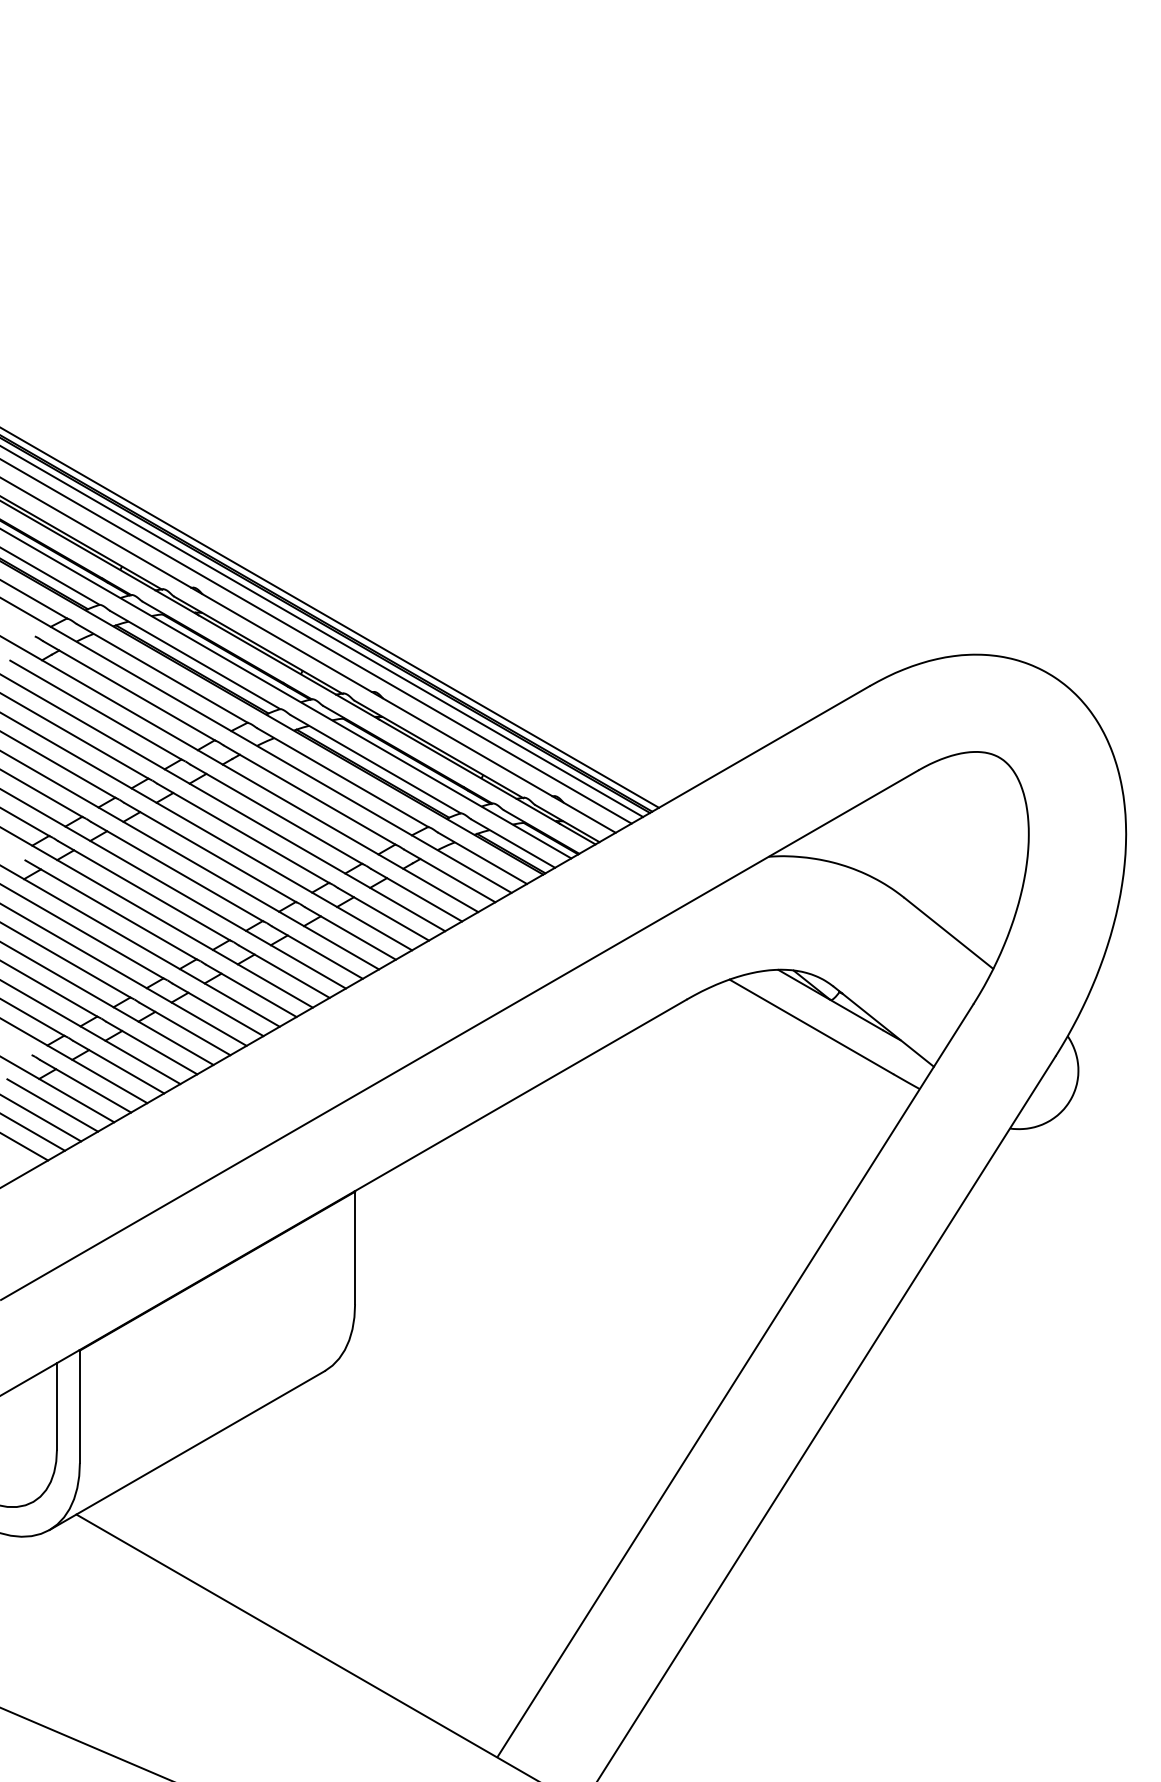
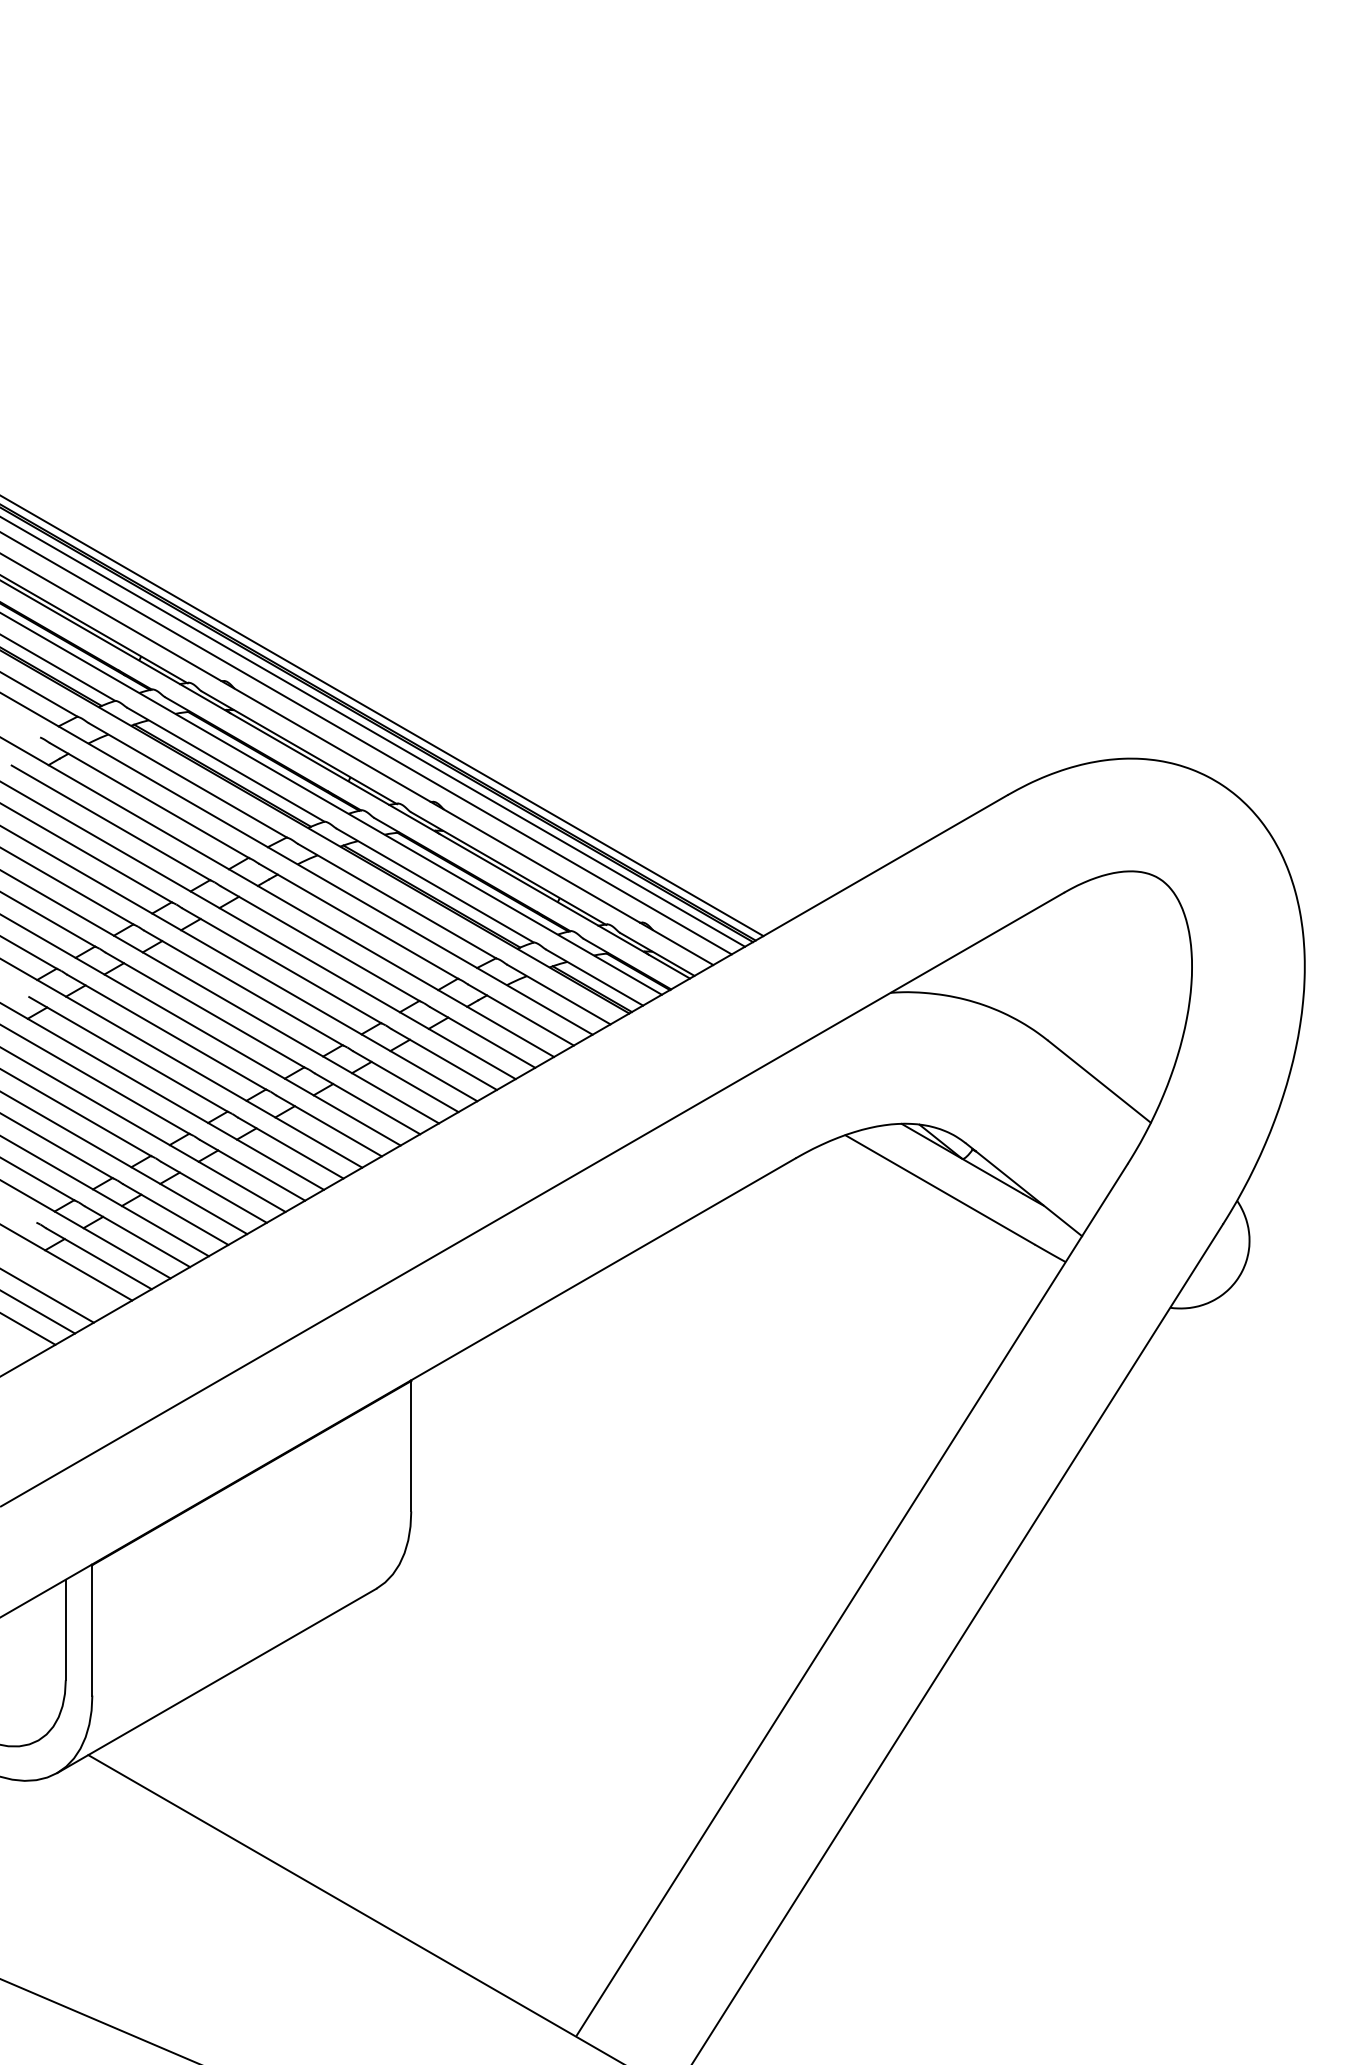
line: (52, 1104) -> (60, 1280), removed

